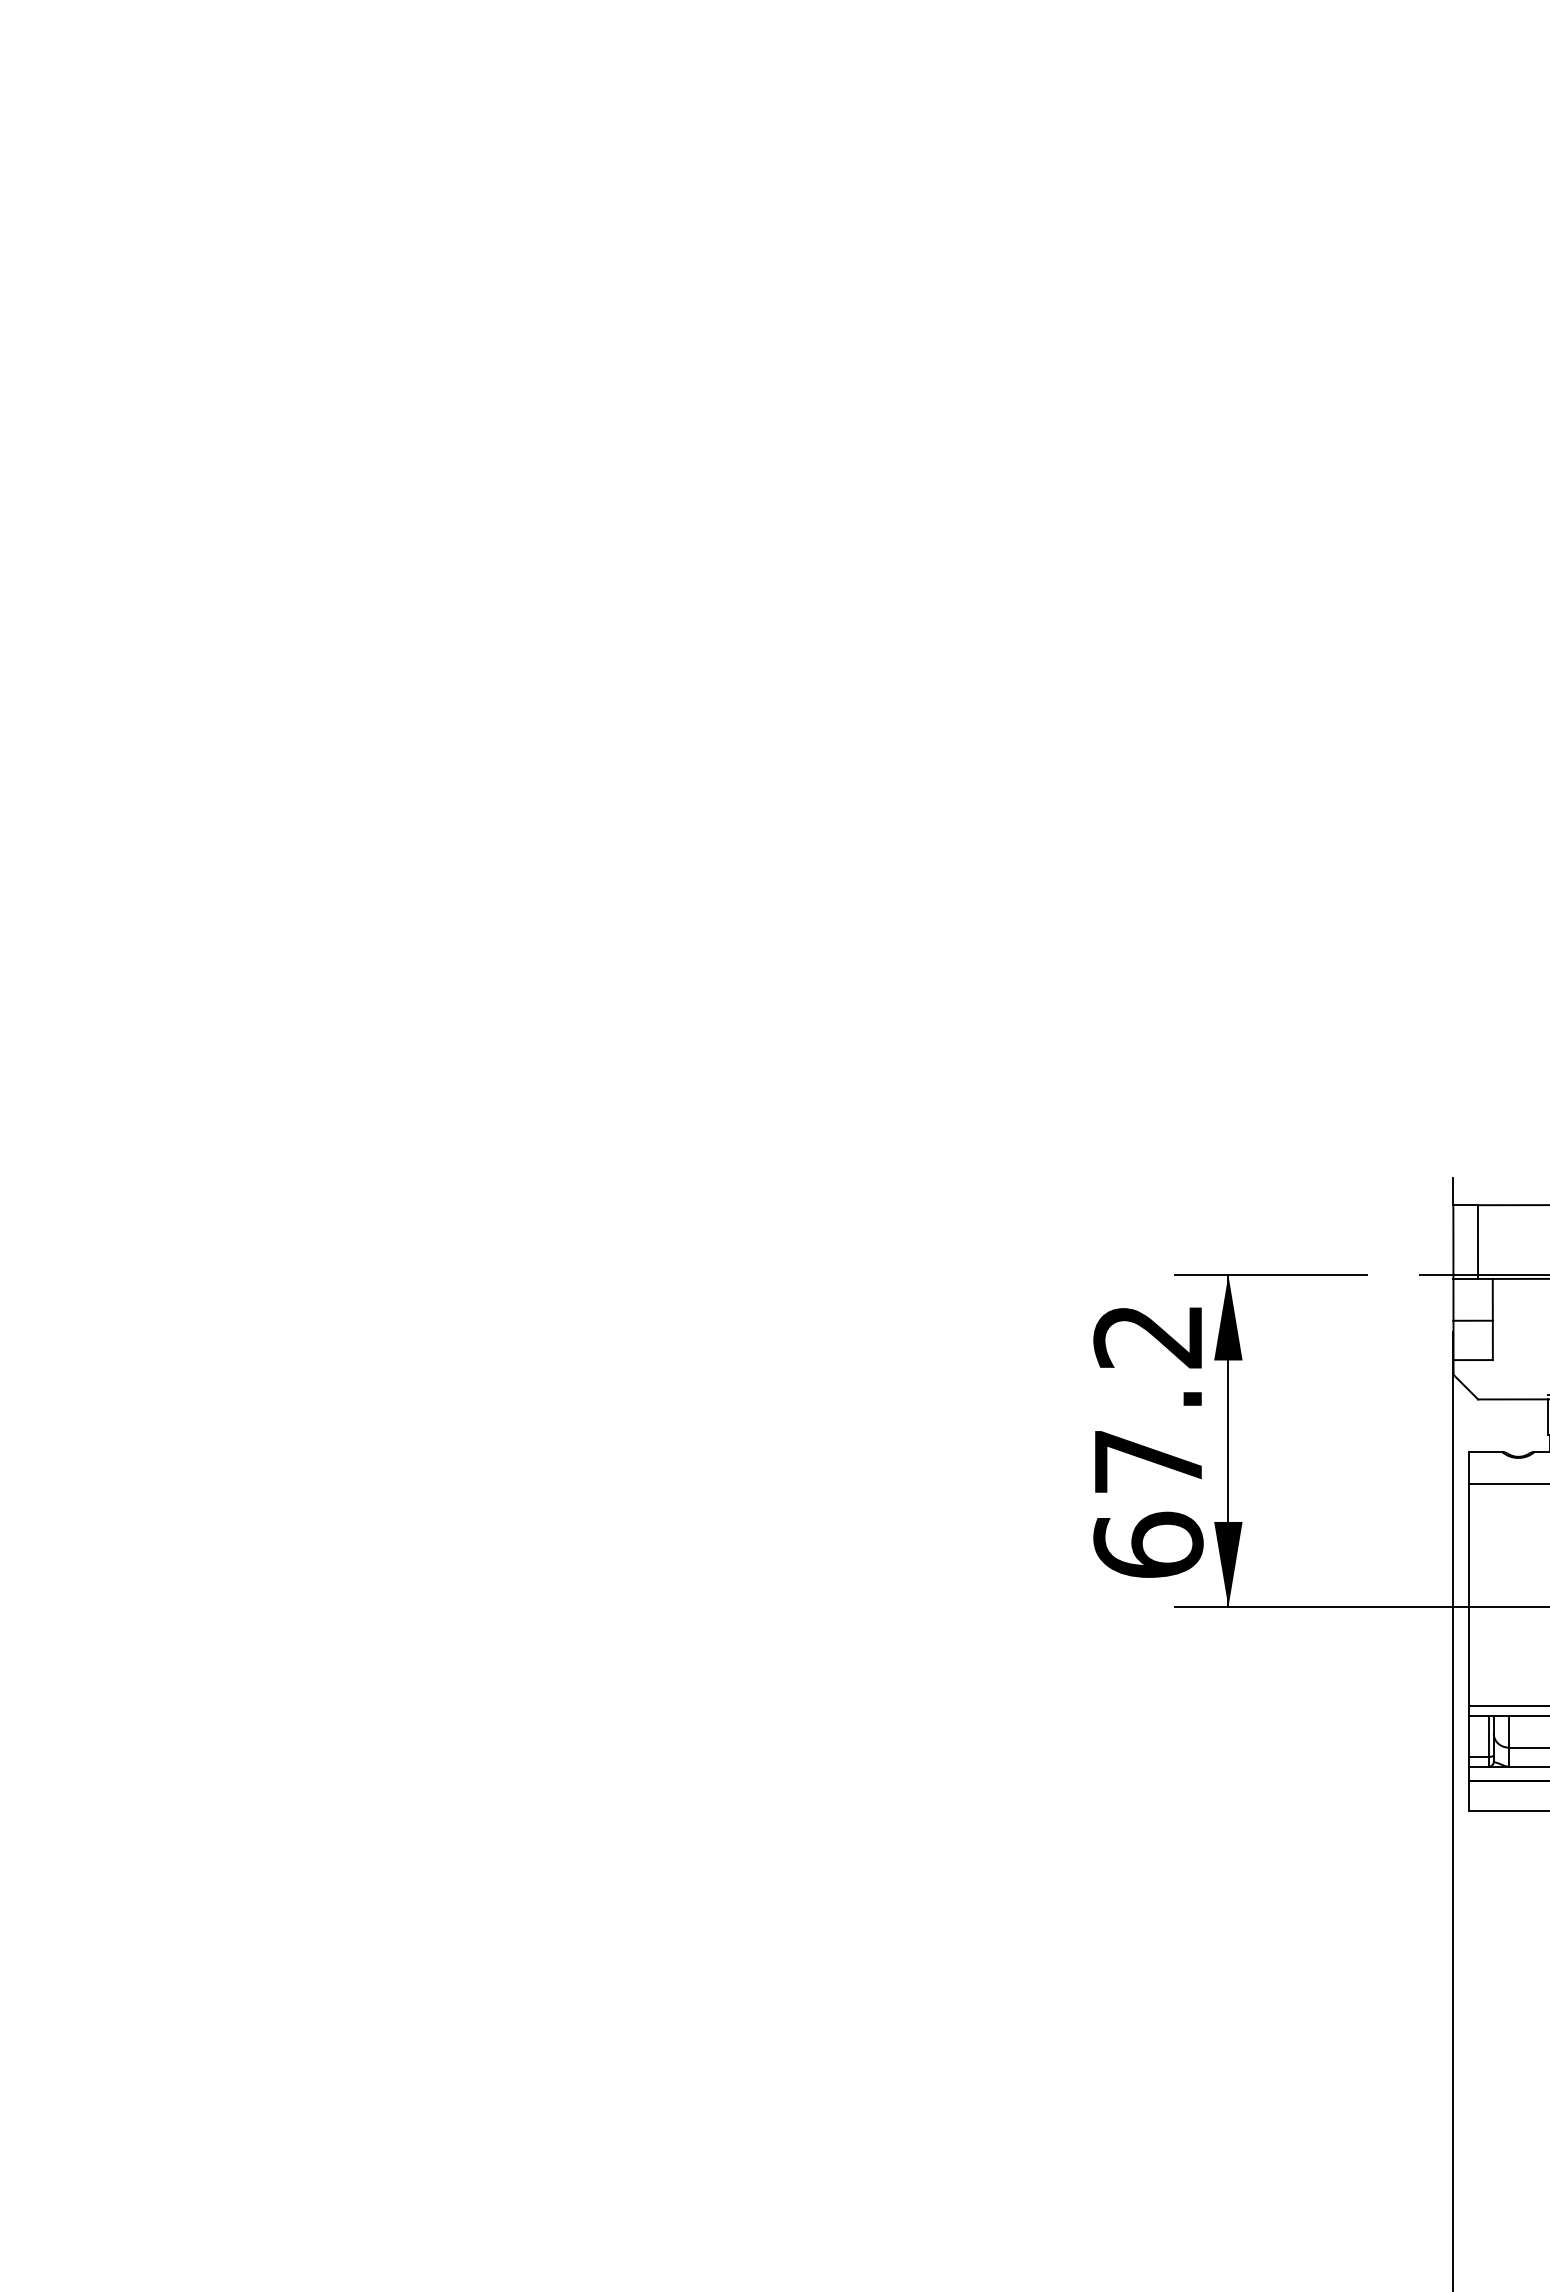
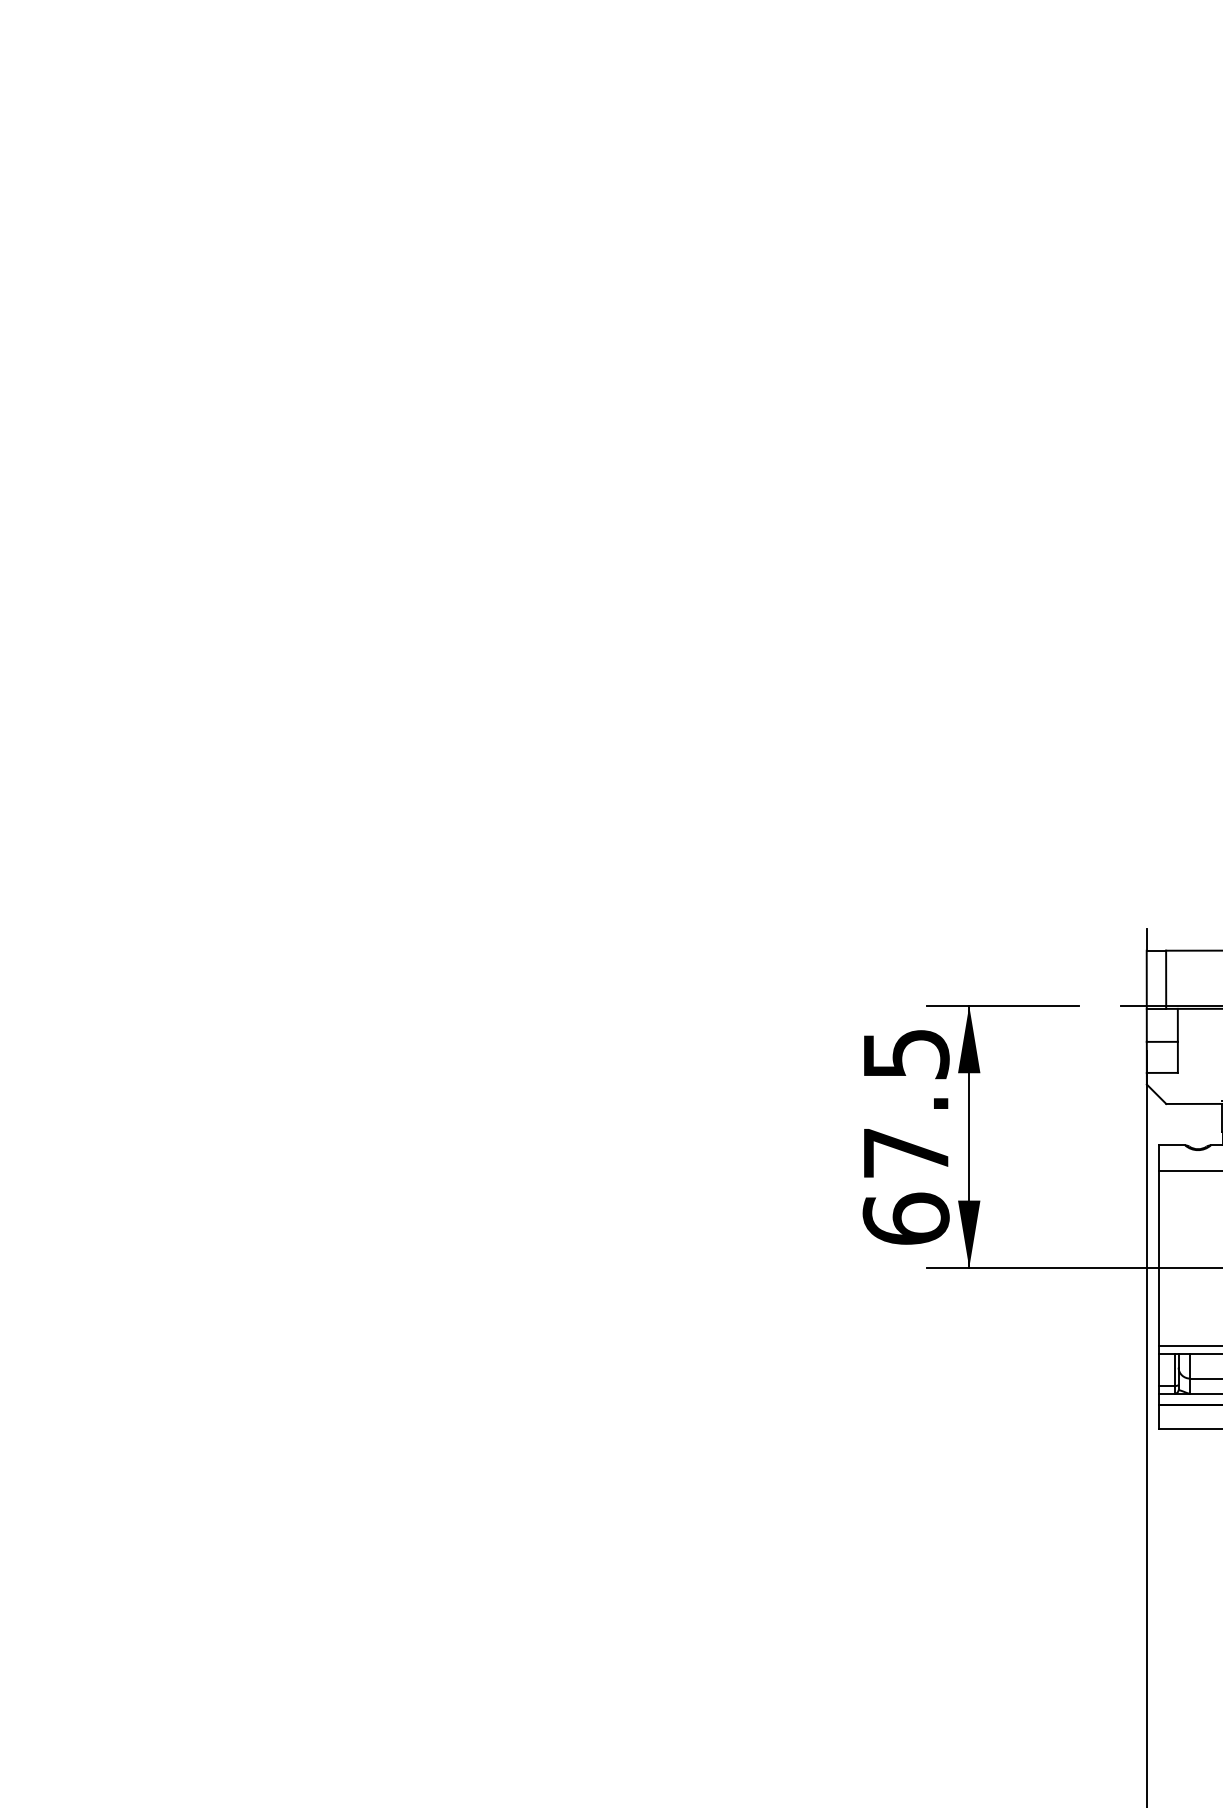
text: (1148, 1336) -> (906, 1054), 67.2 -> 67.5

